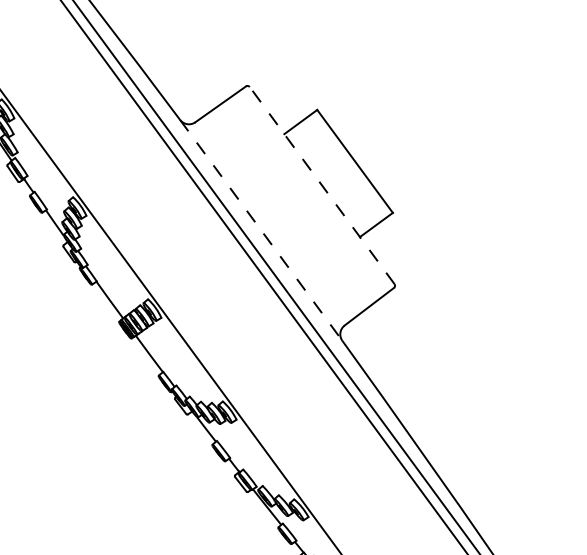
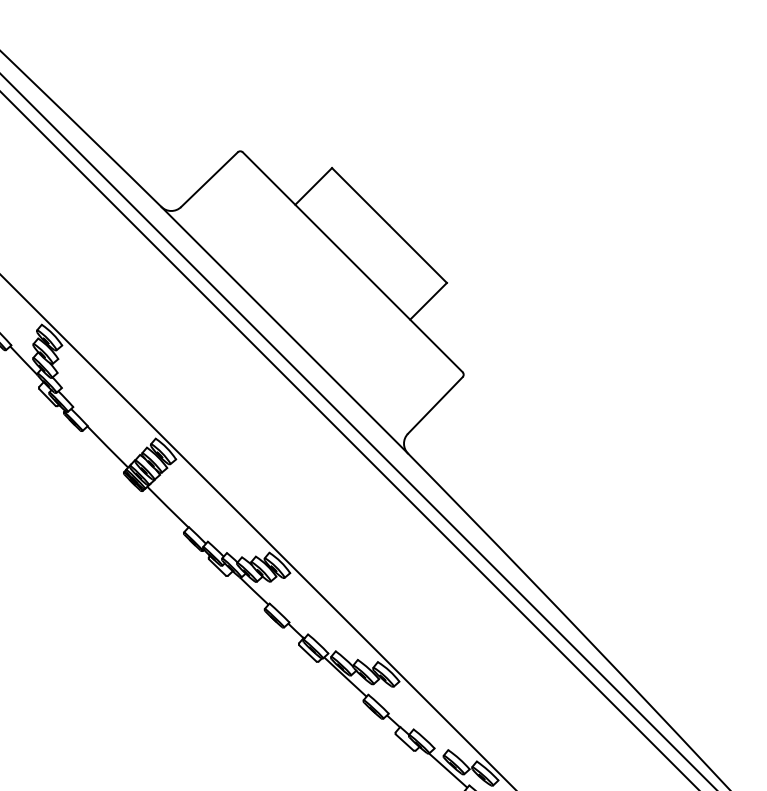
line: (322, 184) -> (352, 261), dashed -> solid
line: (261, 230) -> (285, 330), dashed -> solid

